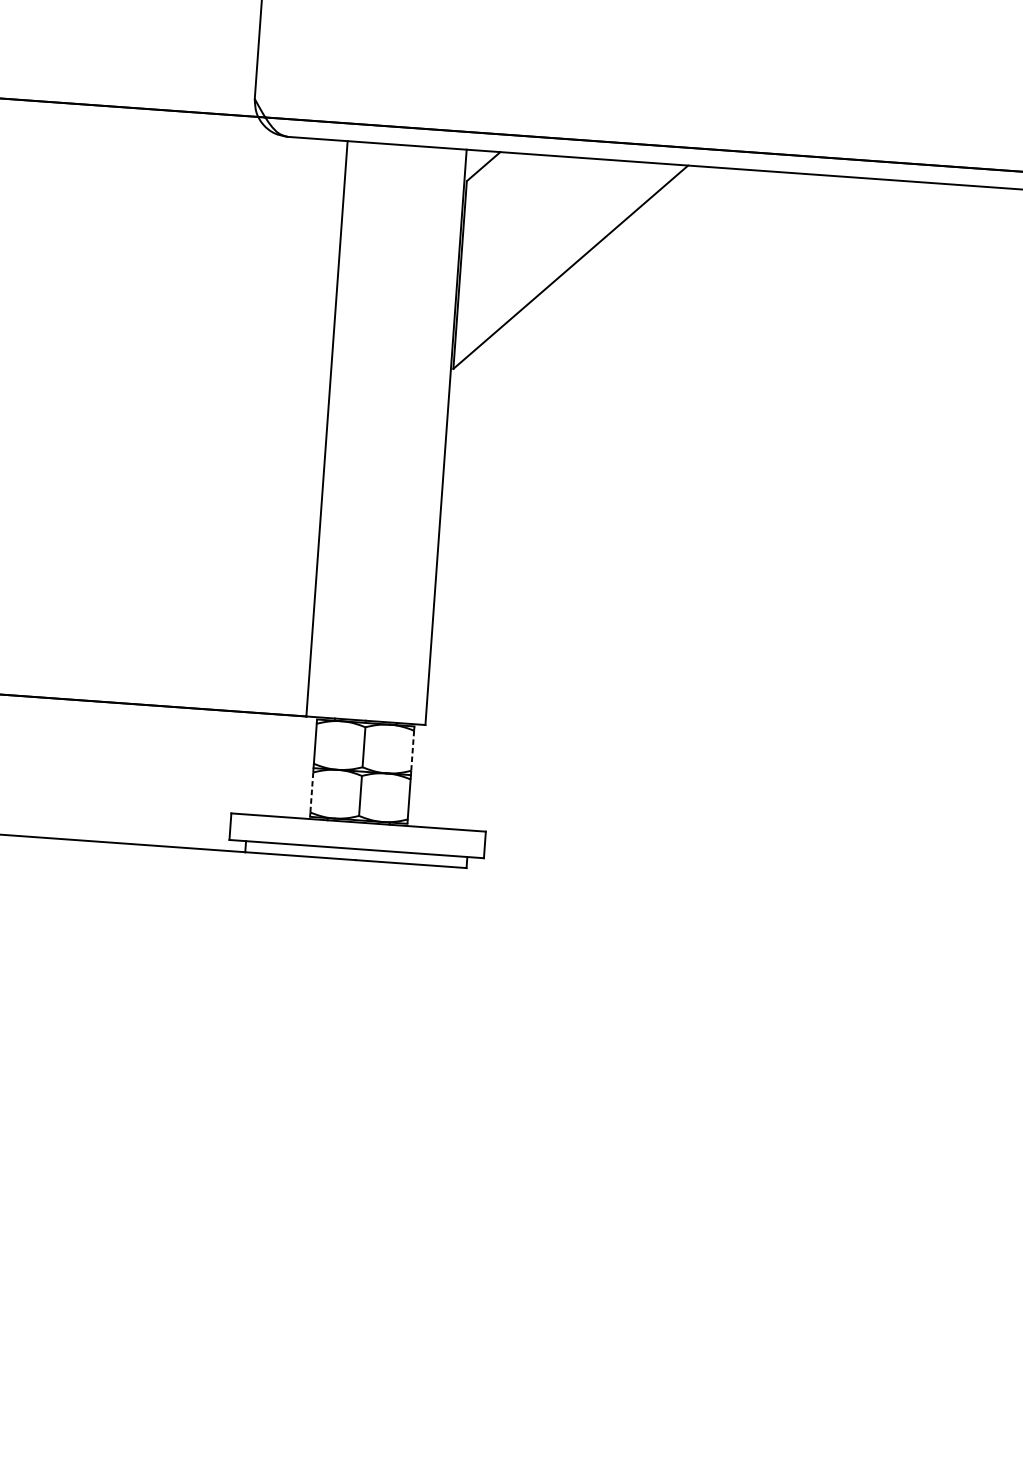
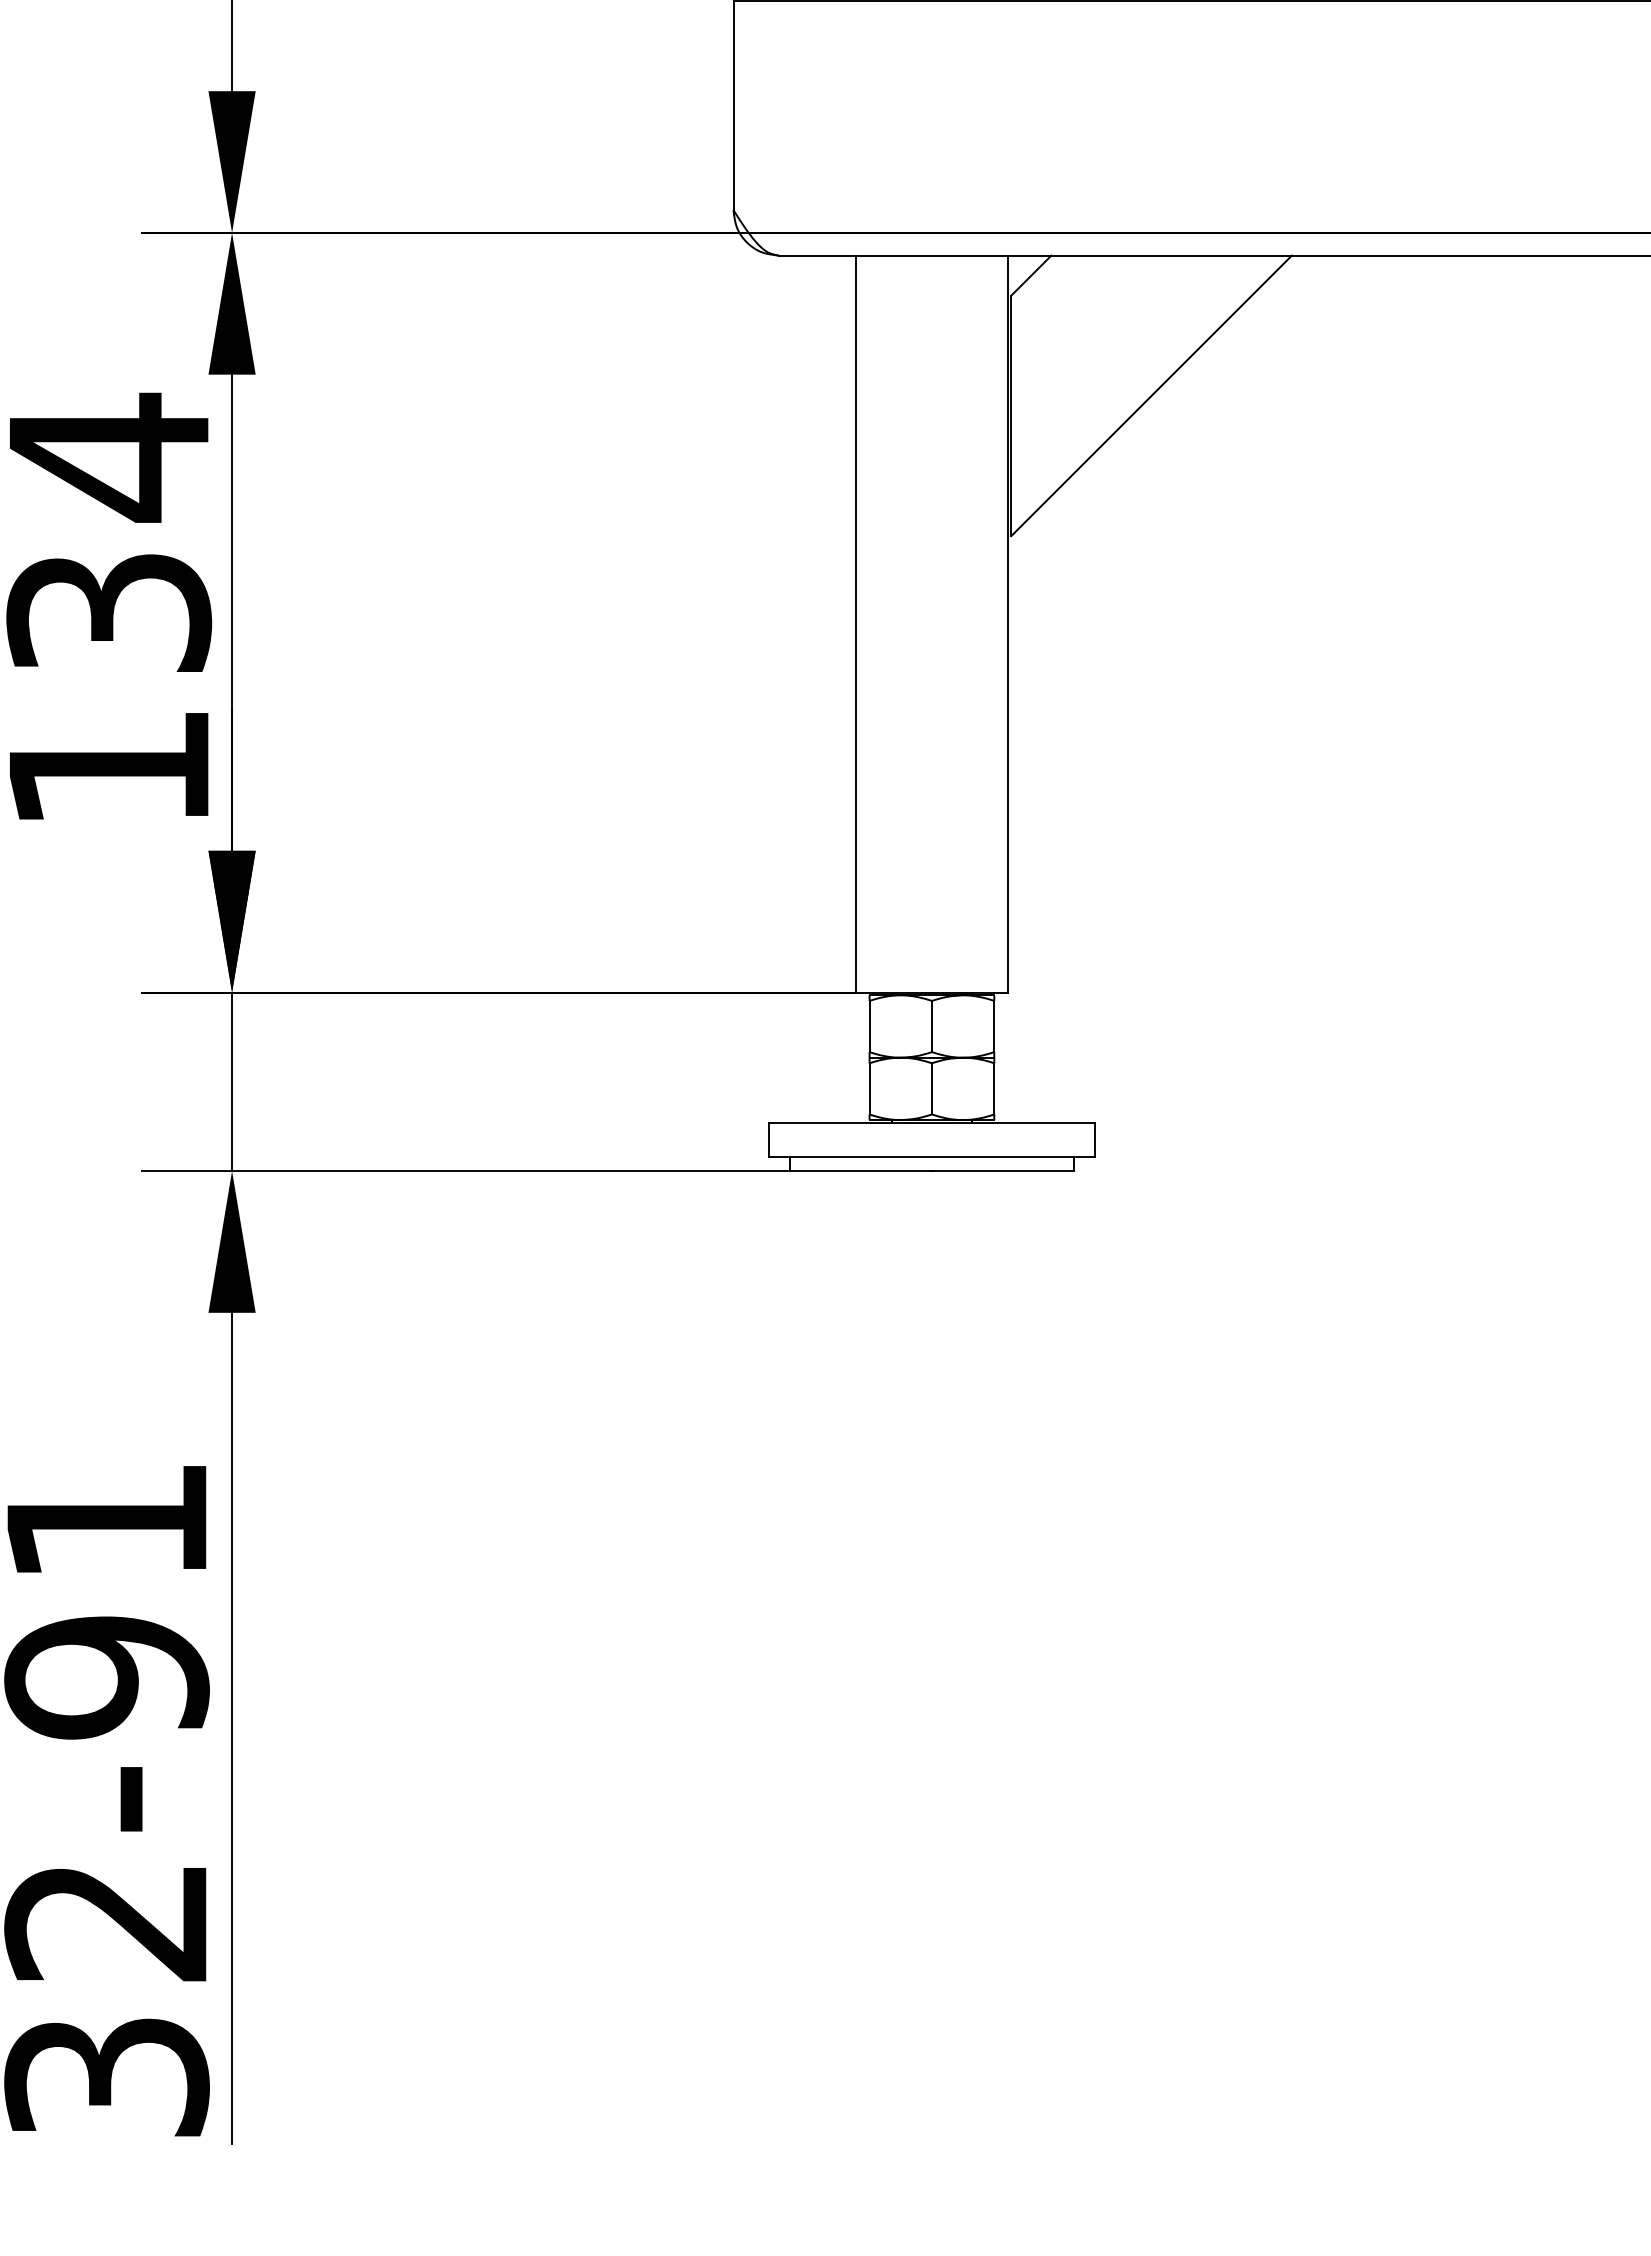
line: (412, 750) -> (994, 1026), dashed -> solid
line: (311, 792) -> (869, 1088), dashed -> solid

